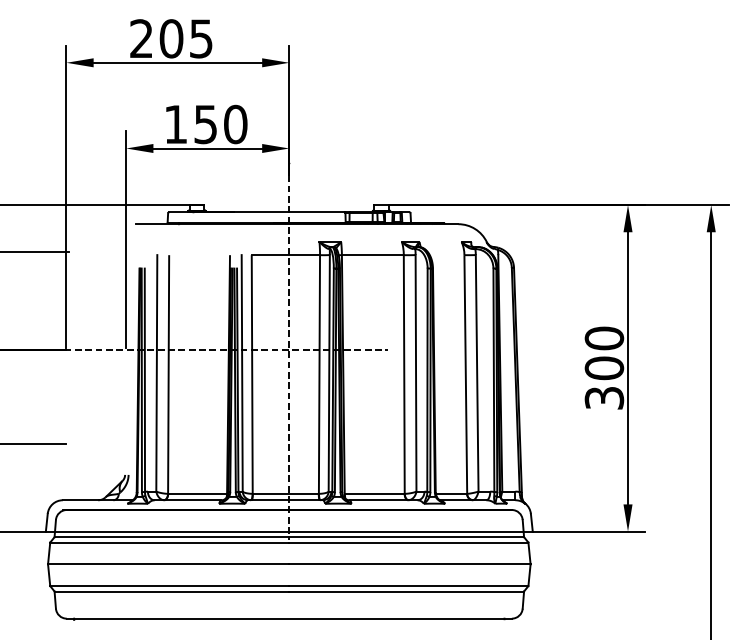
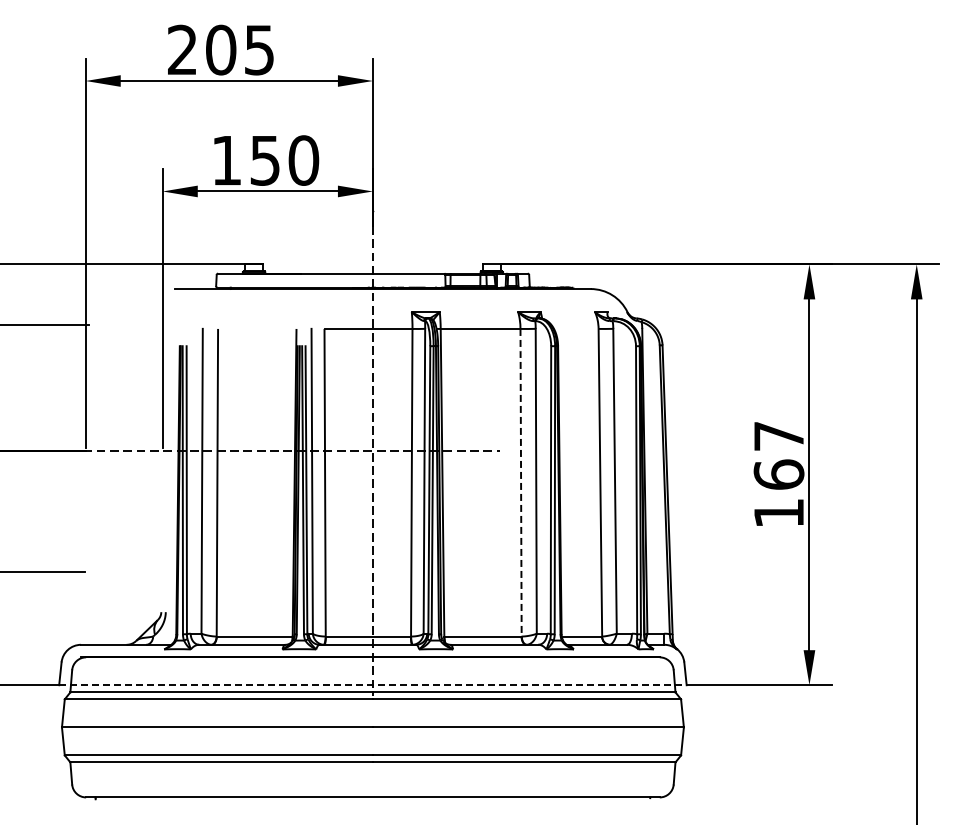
text: (604, 368) -> (778, 474), 300 -> 167
line: (404, 373) -> (521, 481), solid -> dashed
line: (288, 531) -> (372, 685), solid -> dashed

